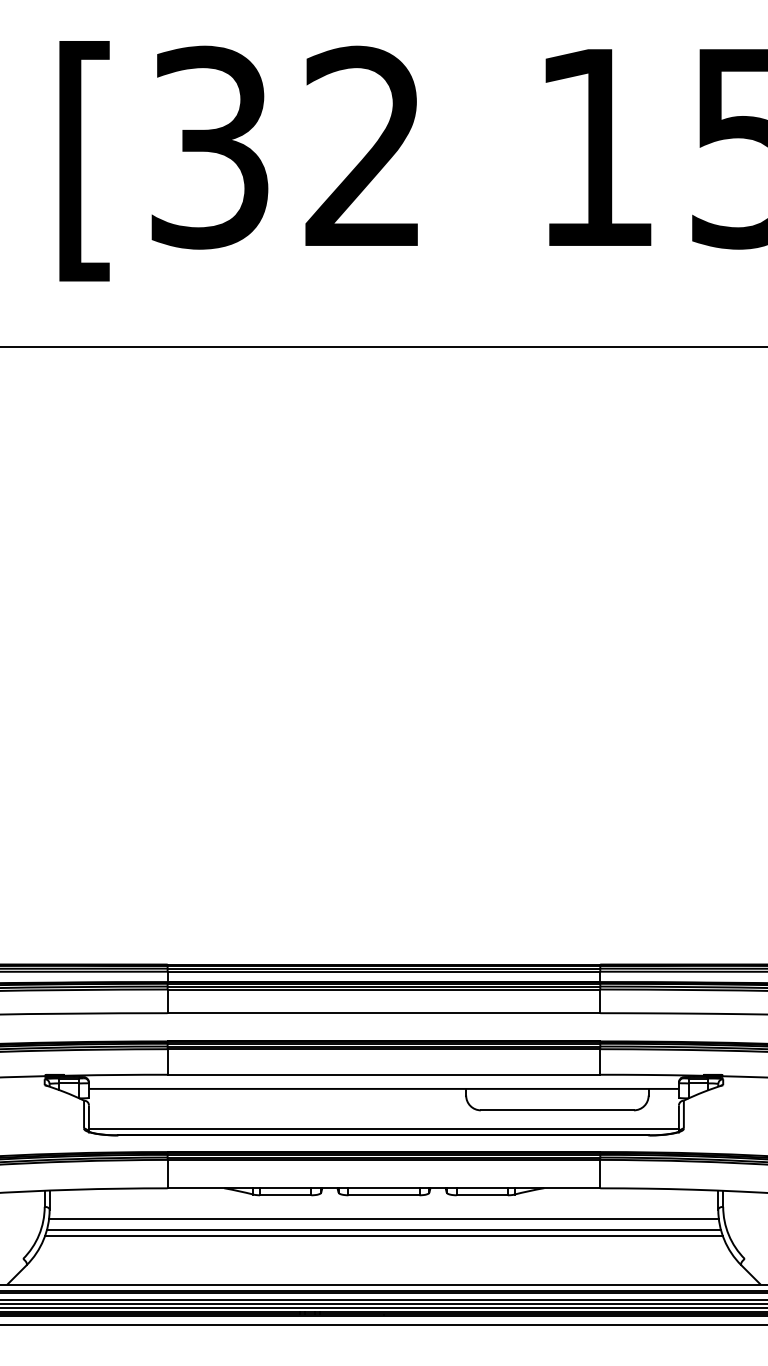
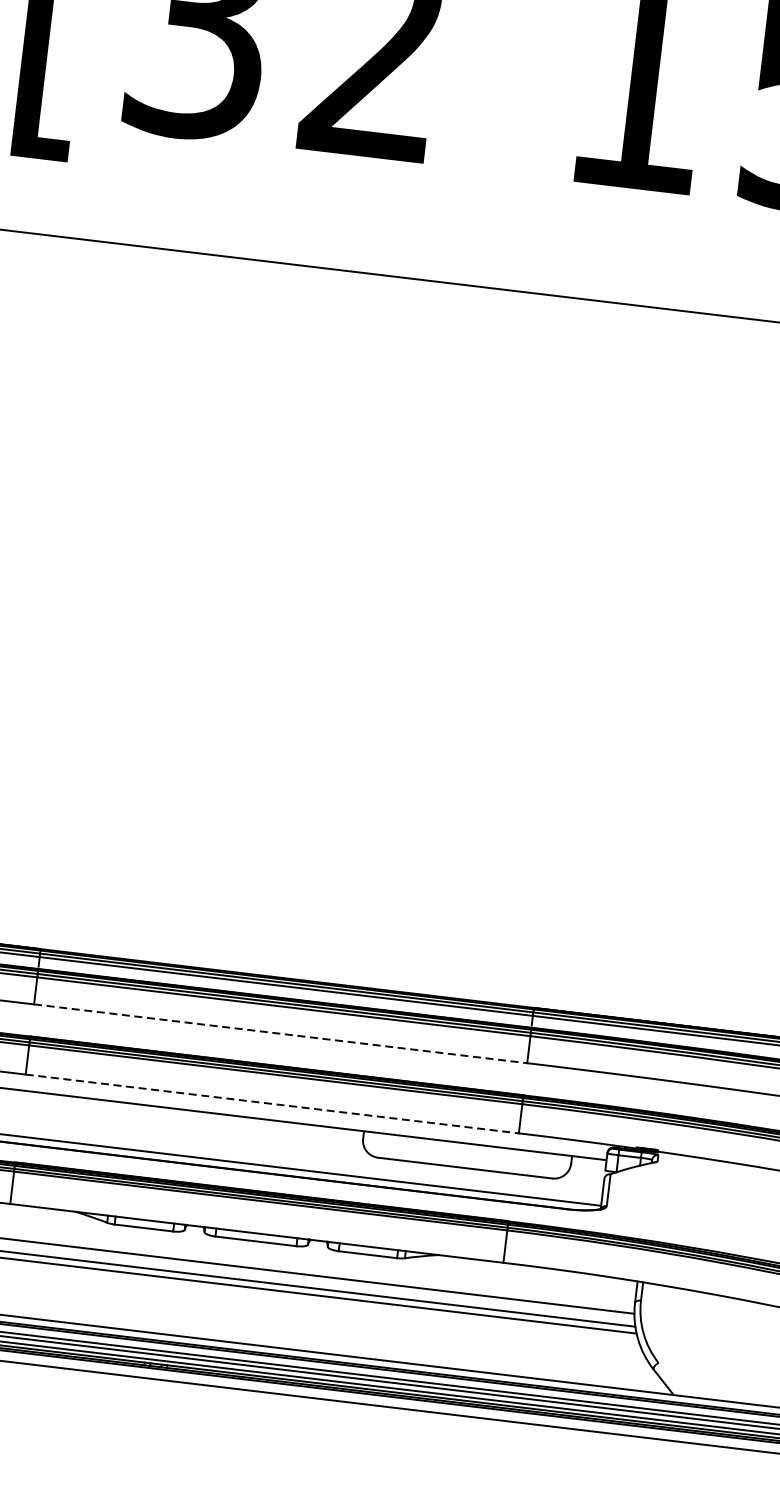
line: (384, 1013) -> (281, 1034), solid -> dashed
line: (384, 1074) -> (272, 1103), solid -> dashed

